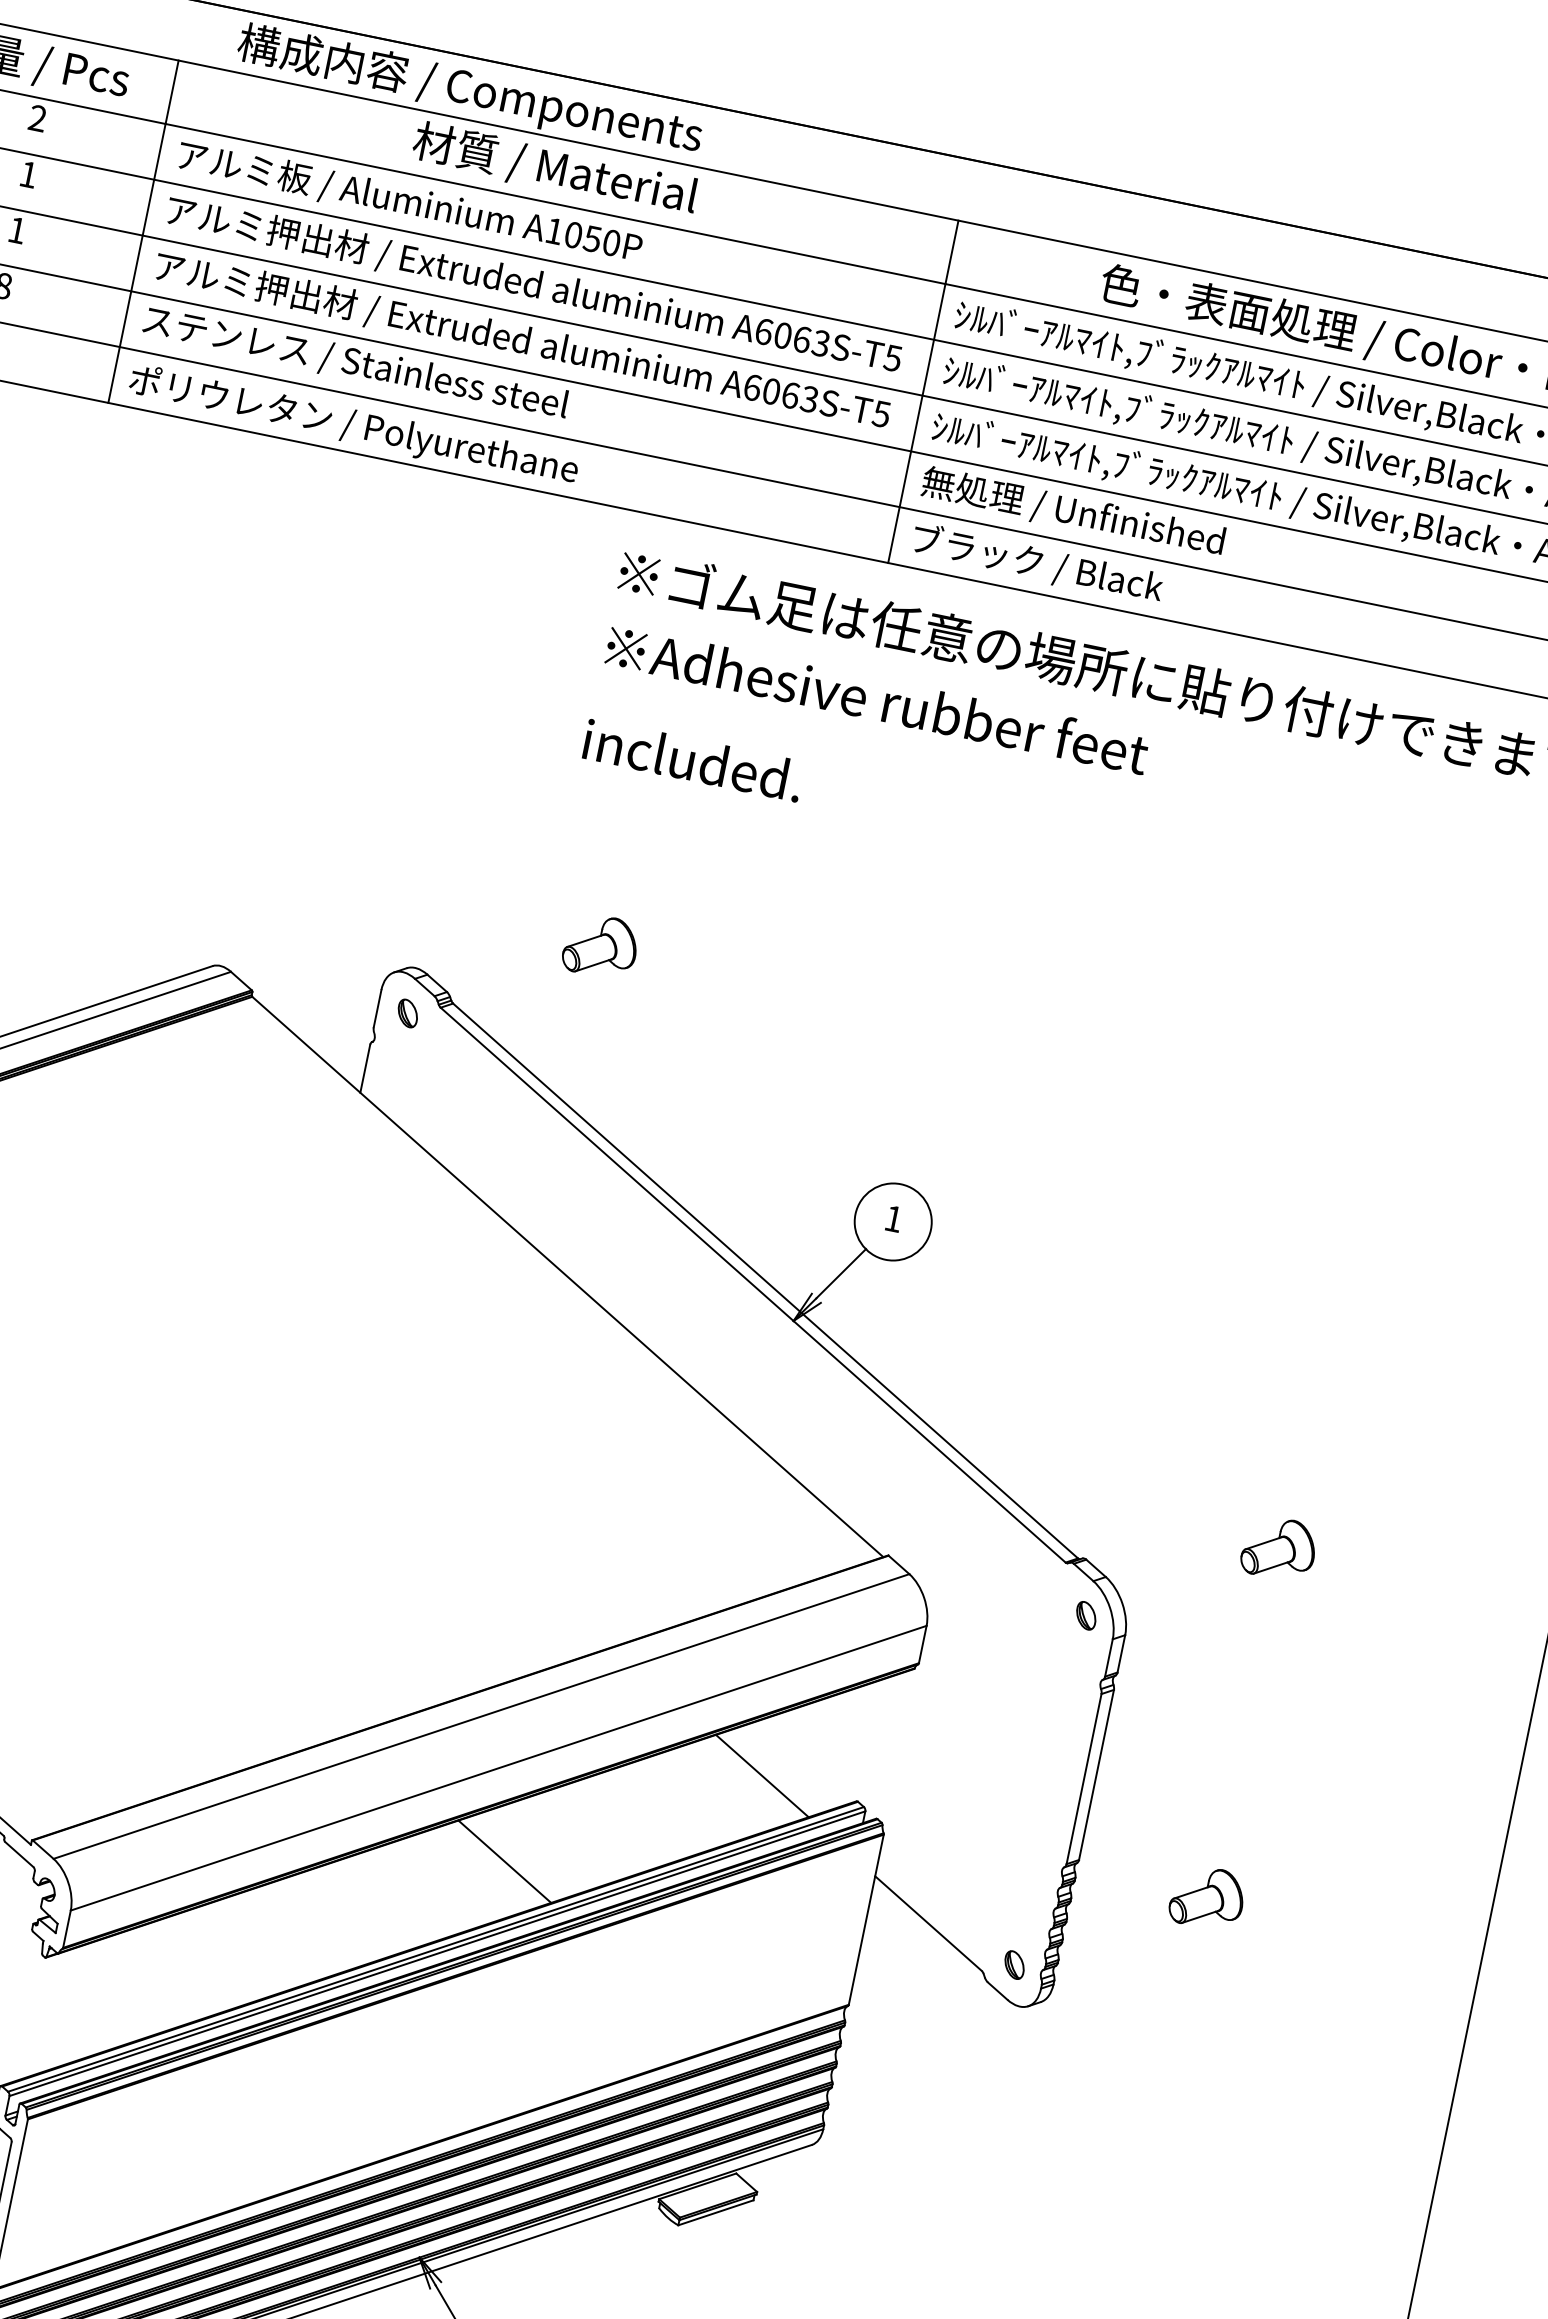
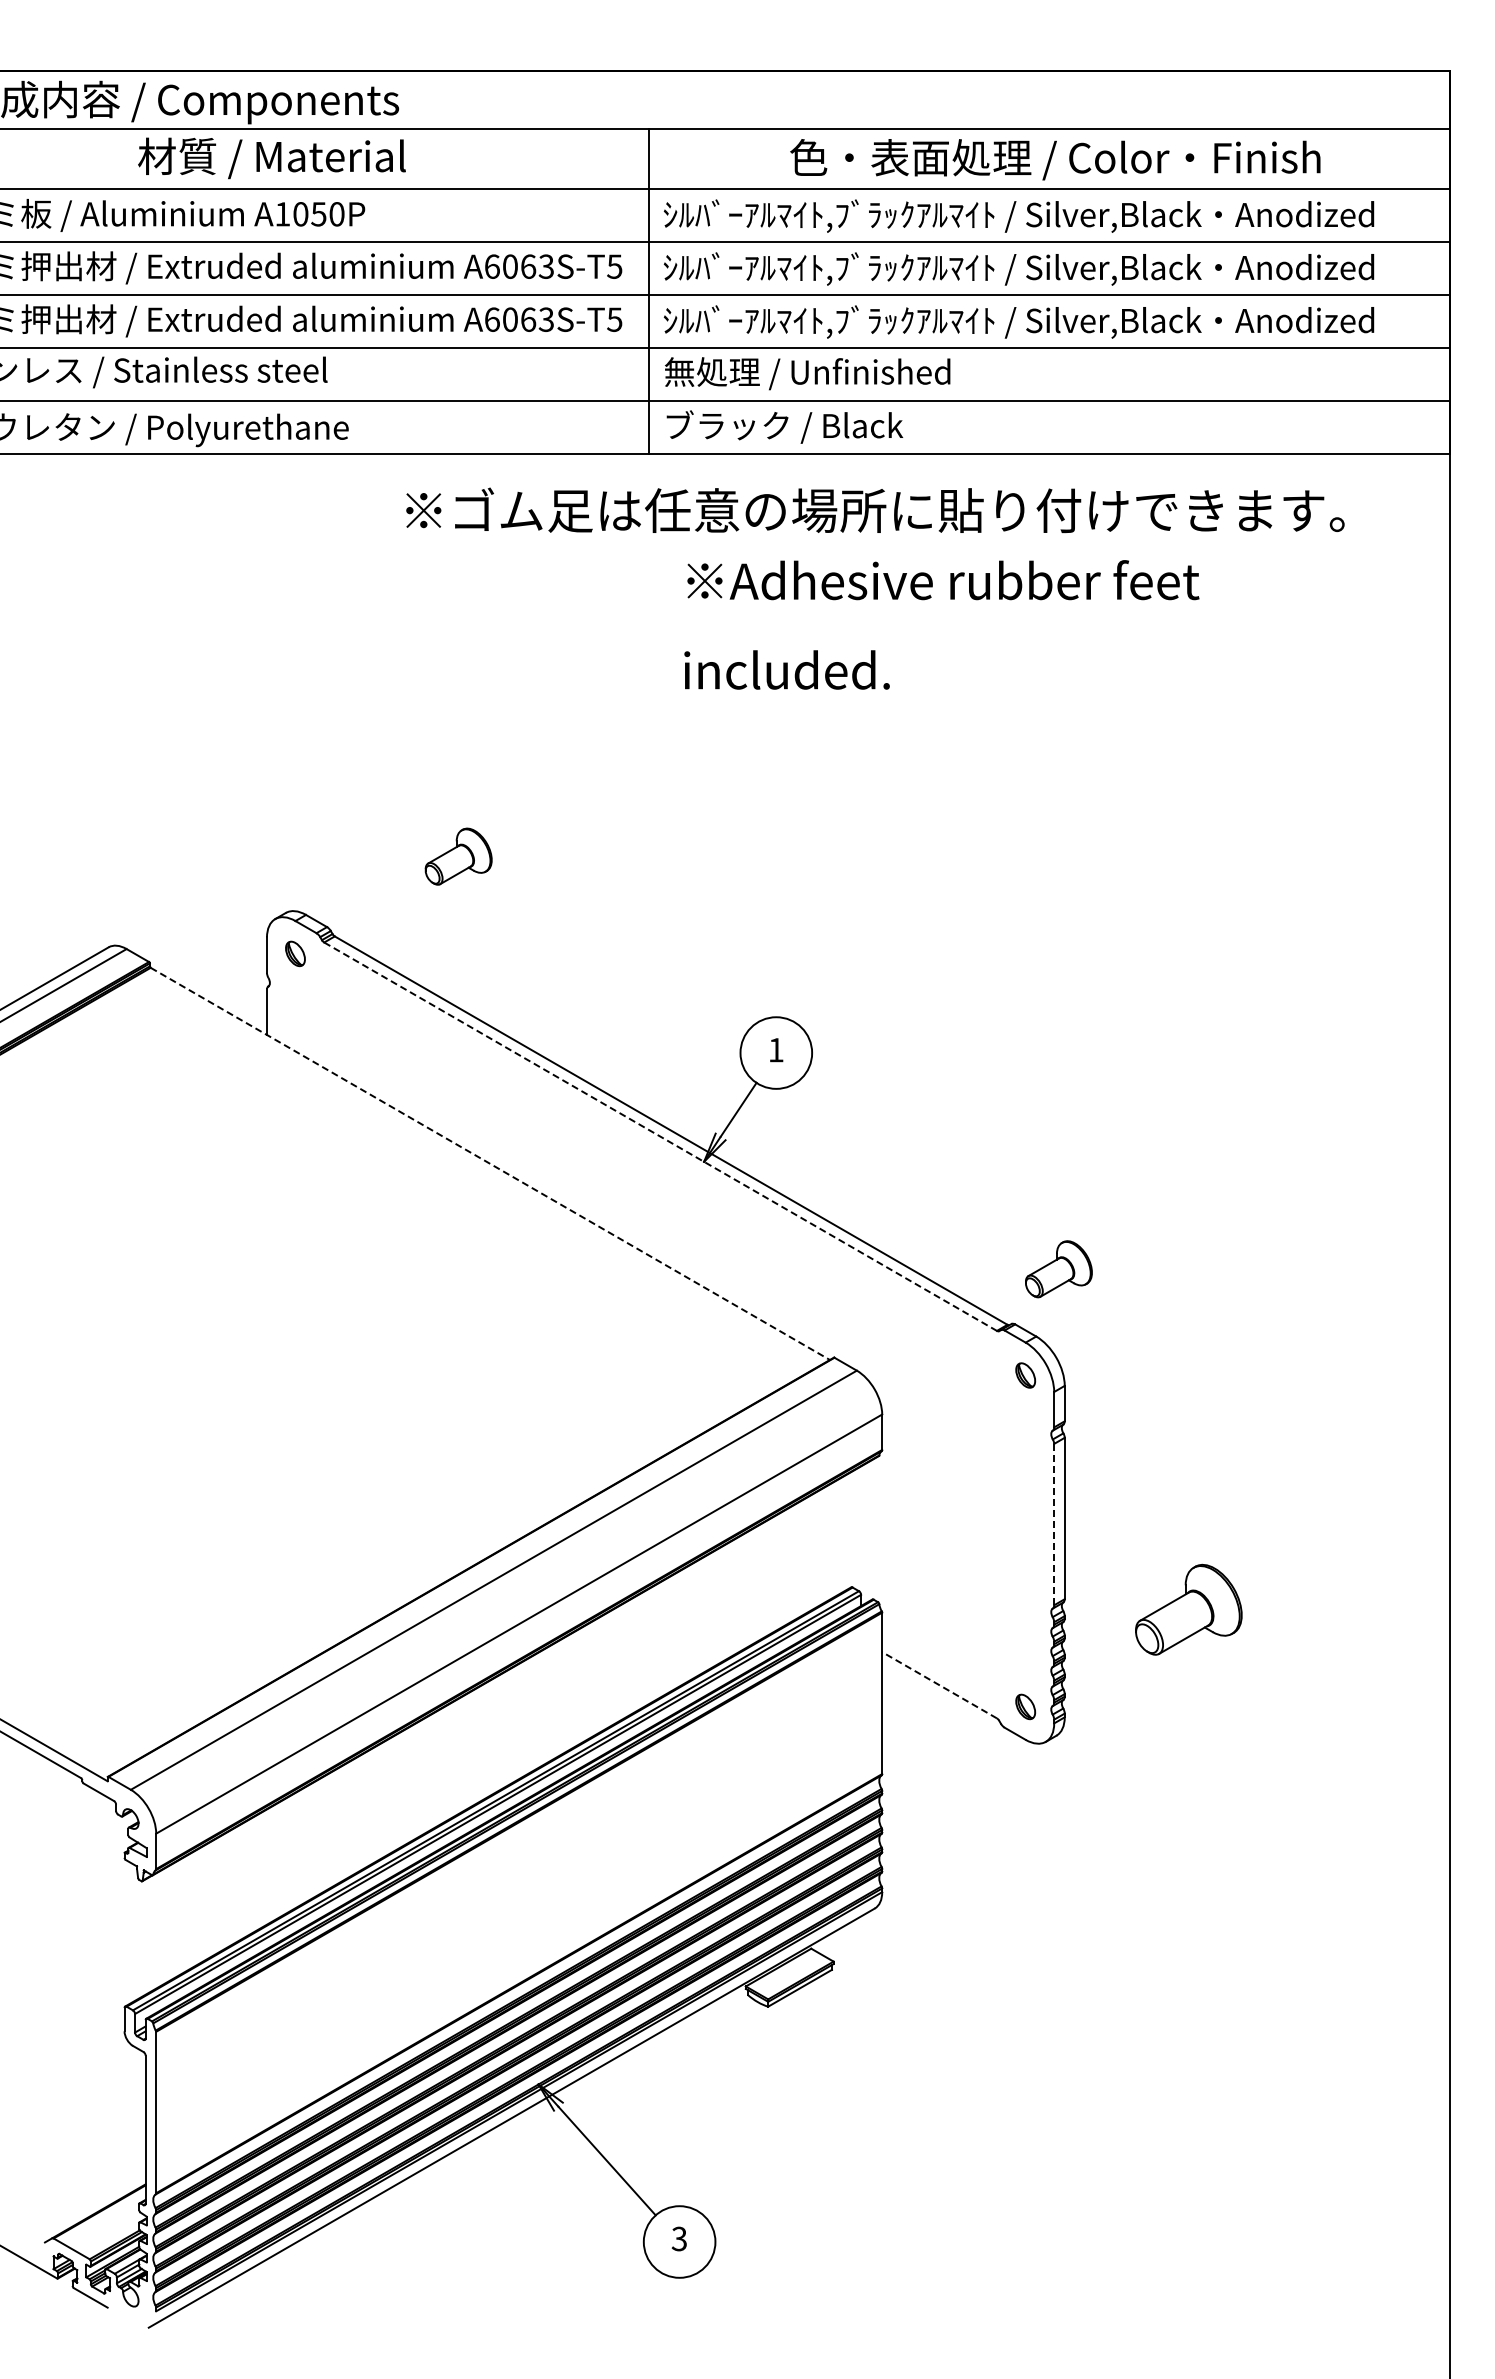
text: (865, 745) -> (941, 624), moved
line: (567, 1277) -> (490, 1164), solid -> dashed
line: (754, 1285) -> (661, 1136), solid -> dashed
part: (1278, 1548) -> (1058, 1269), moved
line: (762, 1775) -> (760, 1581), removed
line: (1084, 1779) -> (1054, 1524), solid -> dashed
line: (505, 1861) -> (542, 1707), removed
part: (1207, 1897) -> (1188, 1609), size x1.6
line: (928, 1923) -> (939, 1685), solid -> dashed

